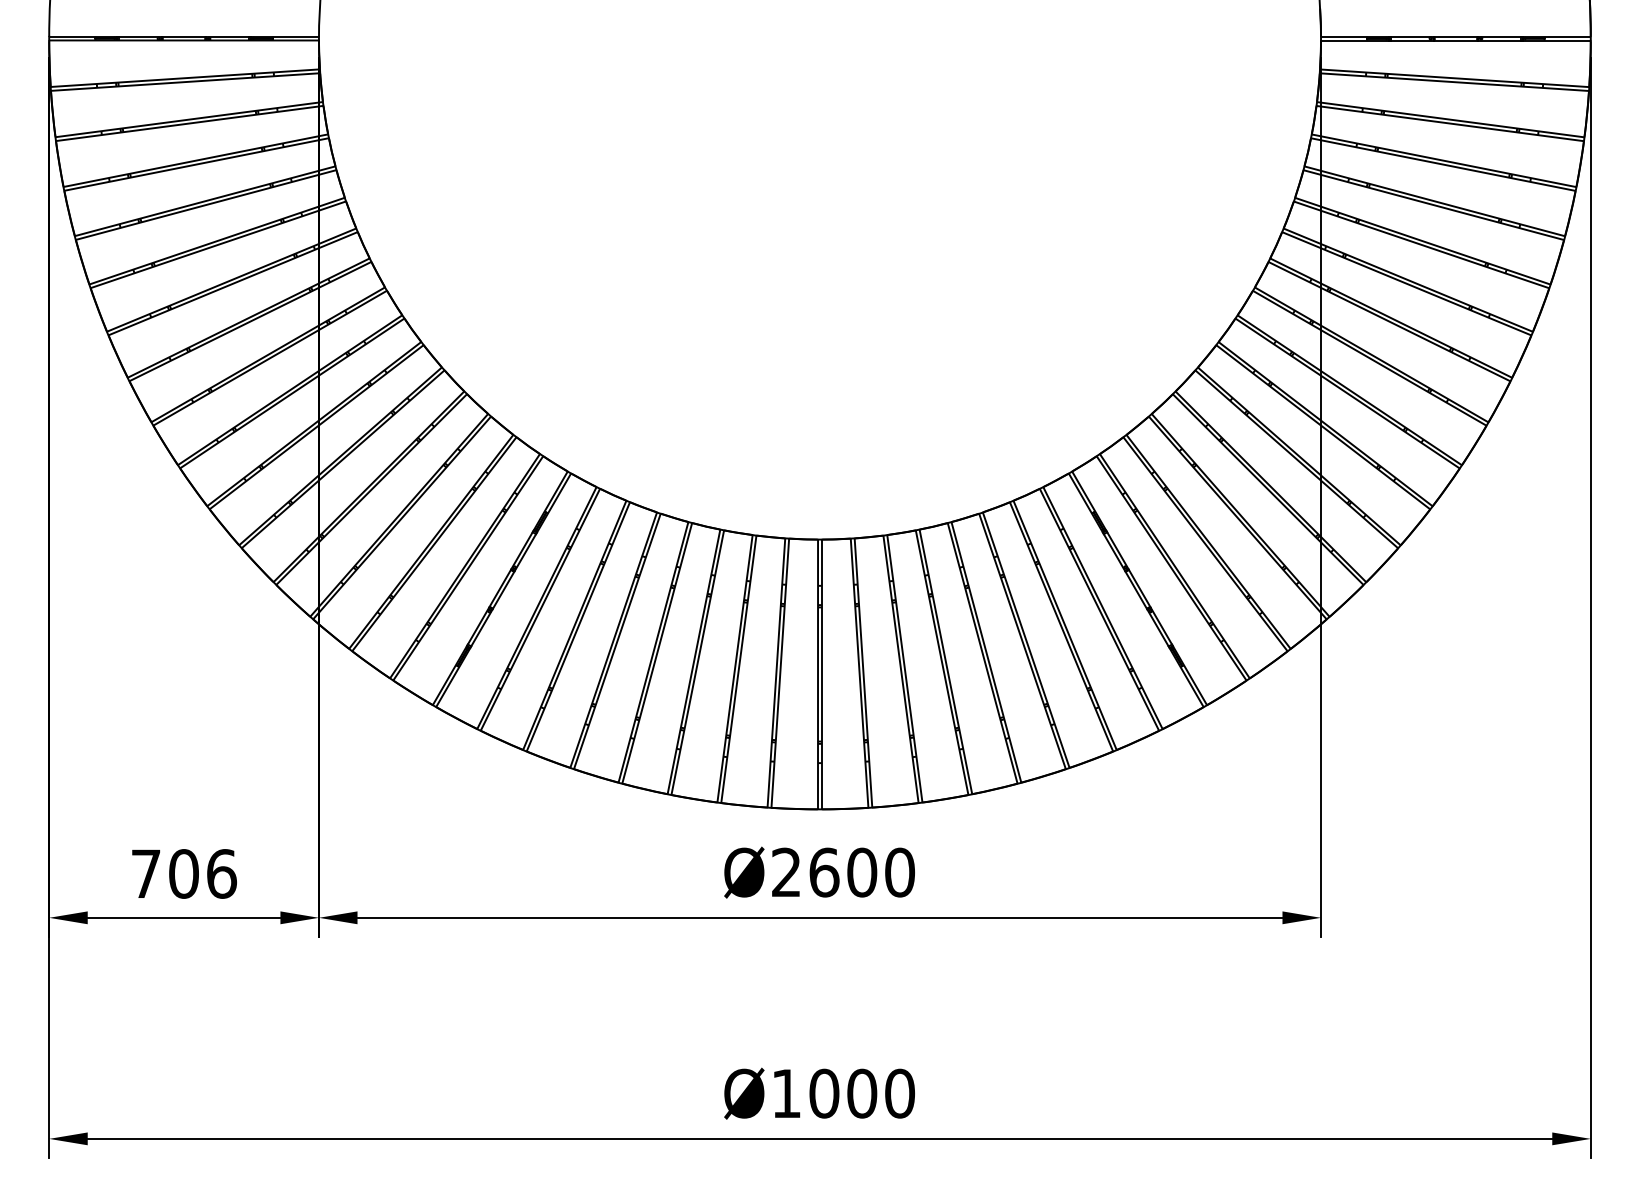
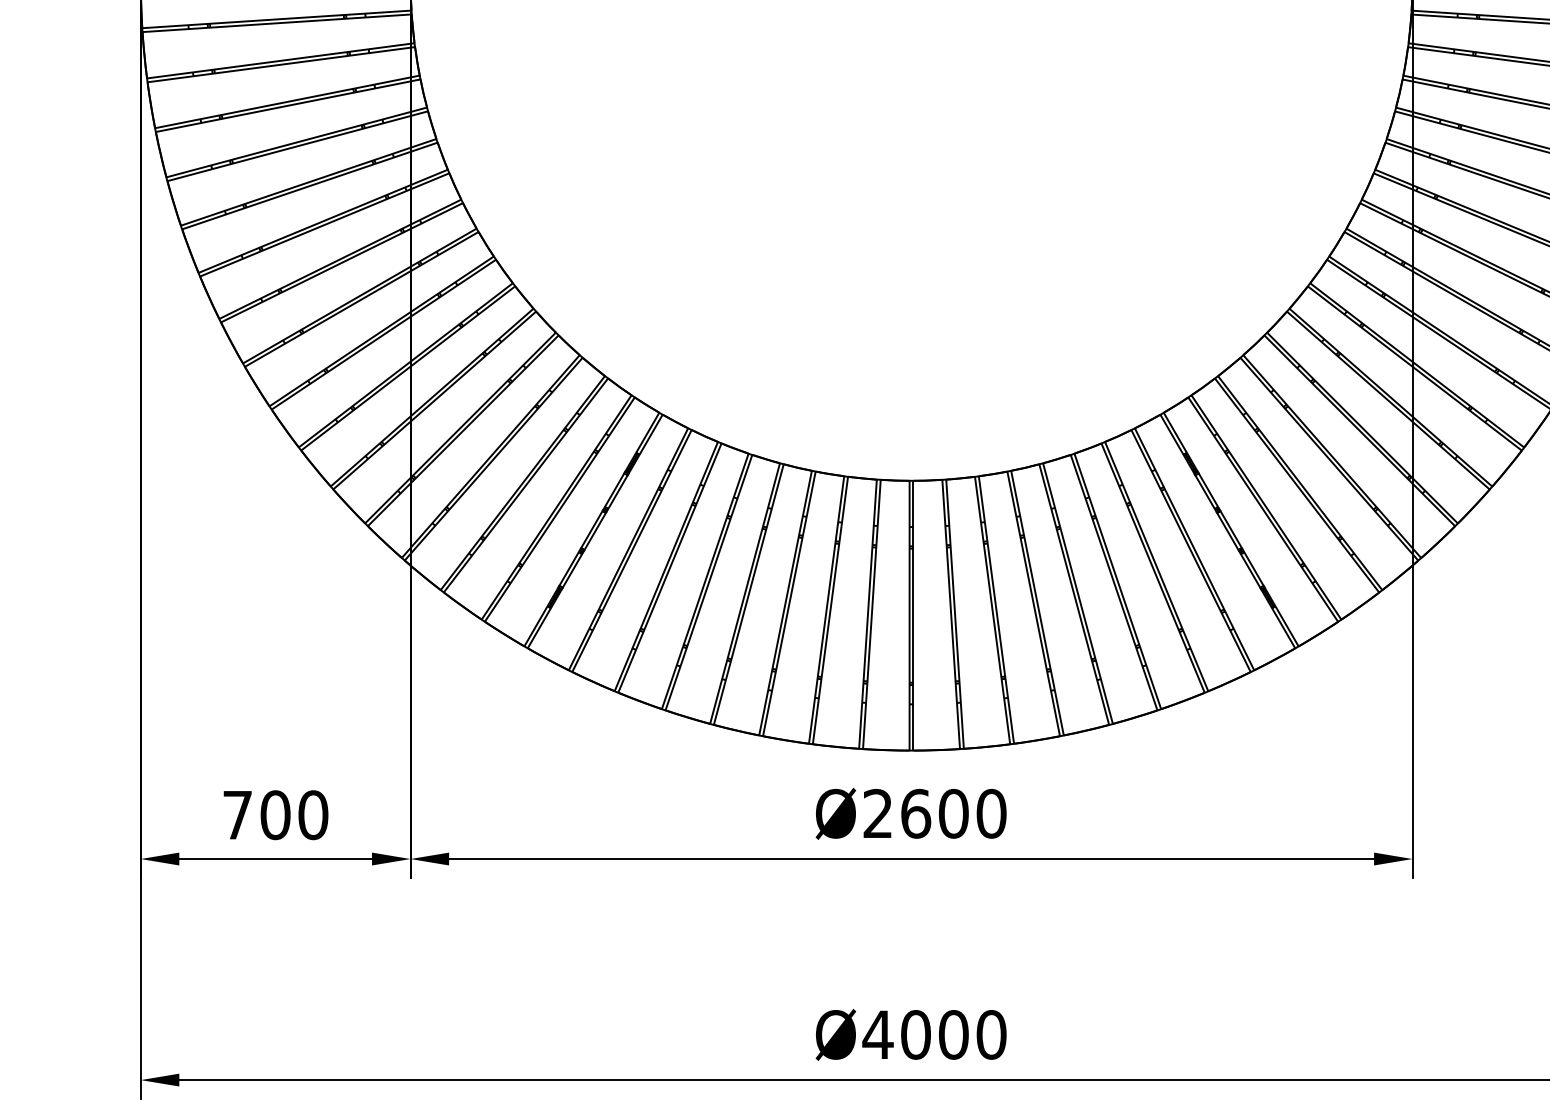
text: (222, 873) -> (314, 814), 706 -> 700
text: (786, 1093) -> (878, 1034), Ø1000 -> Ø4000

